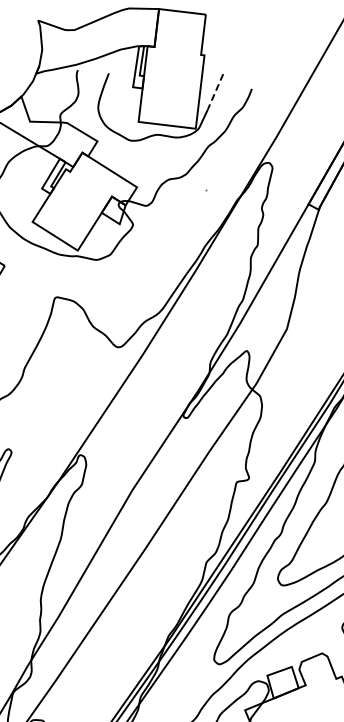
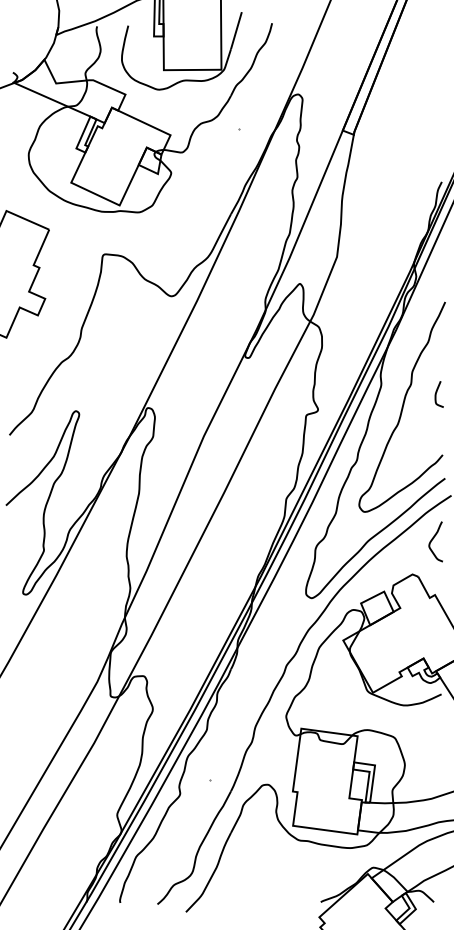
line: (215, 92) -> (236, 31), dashed -> solid

